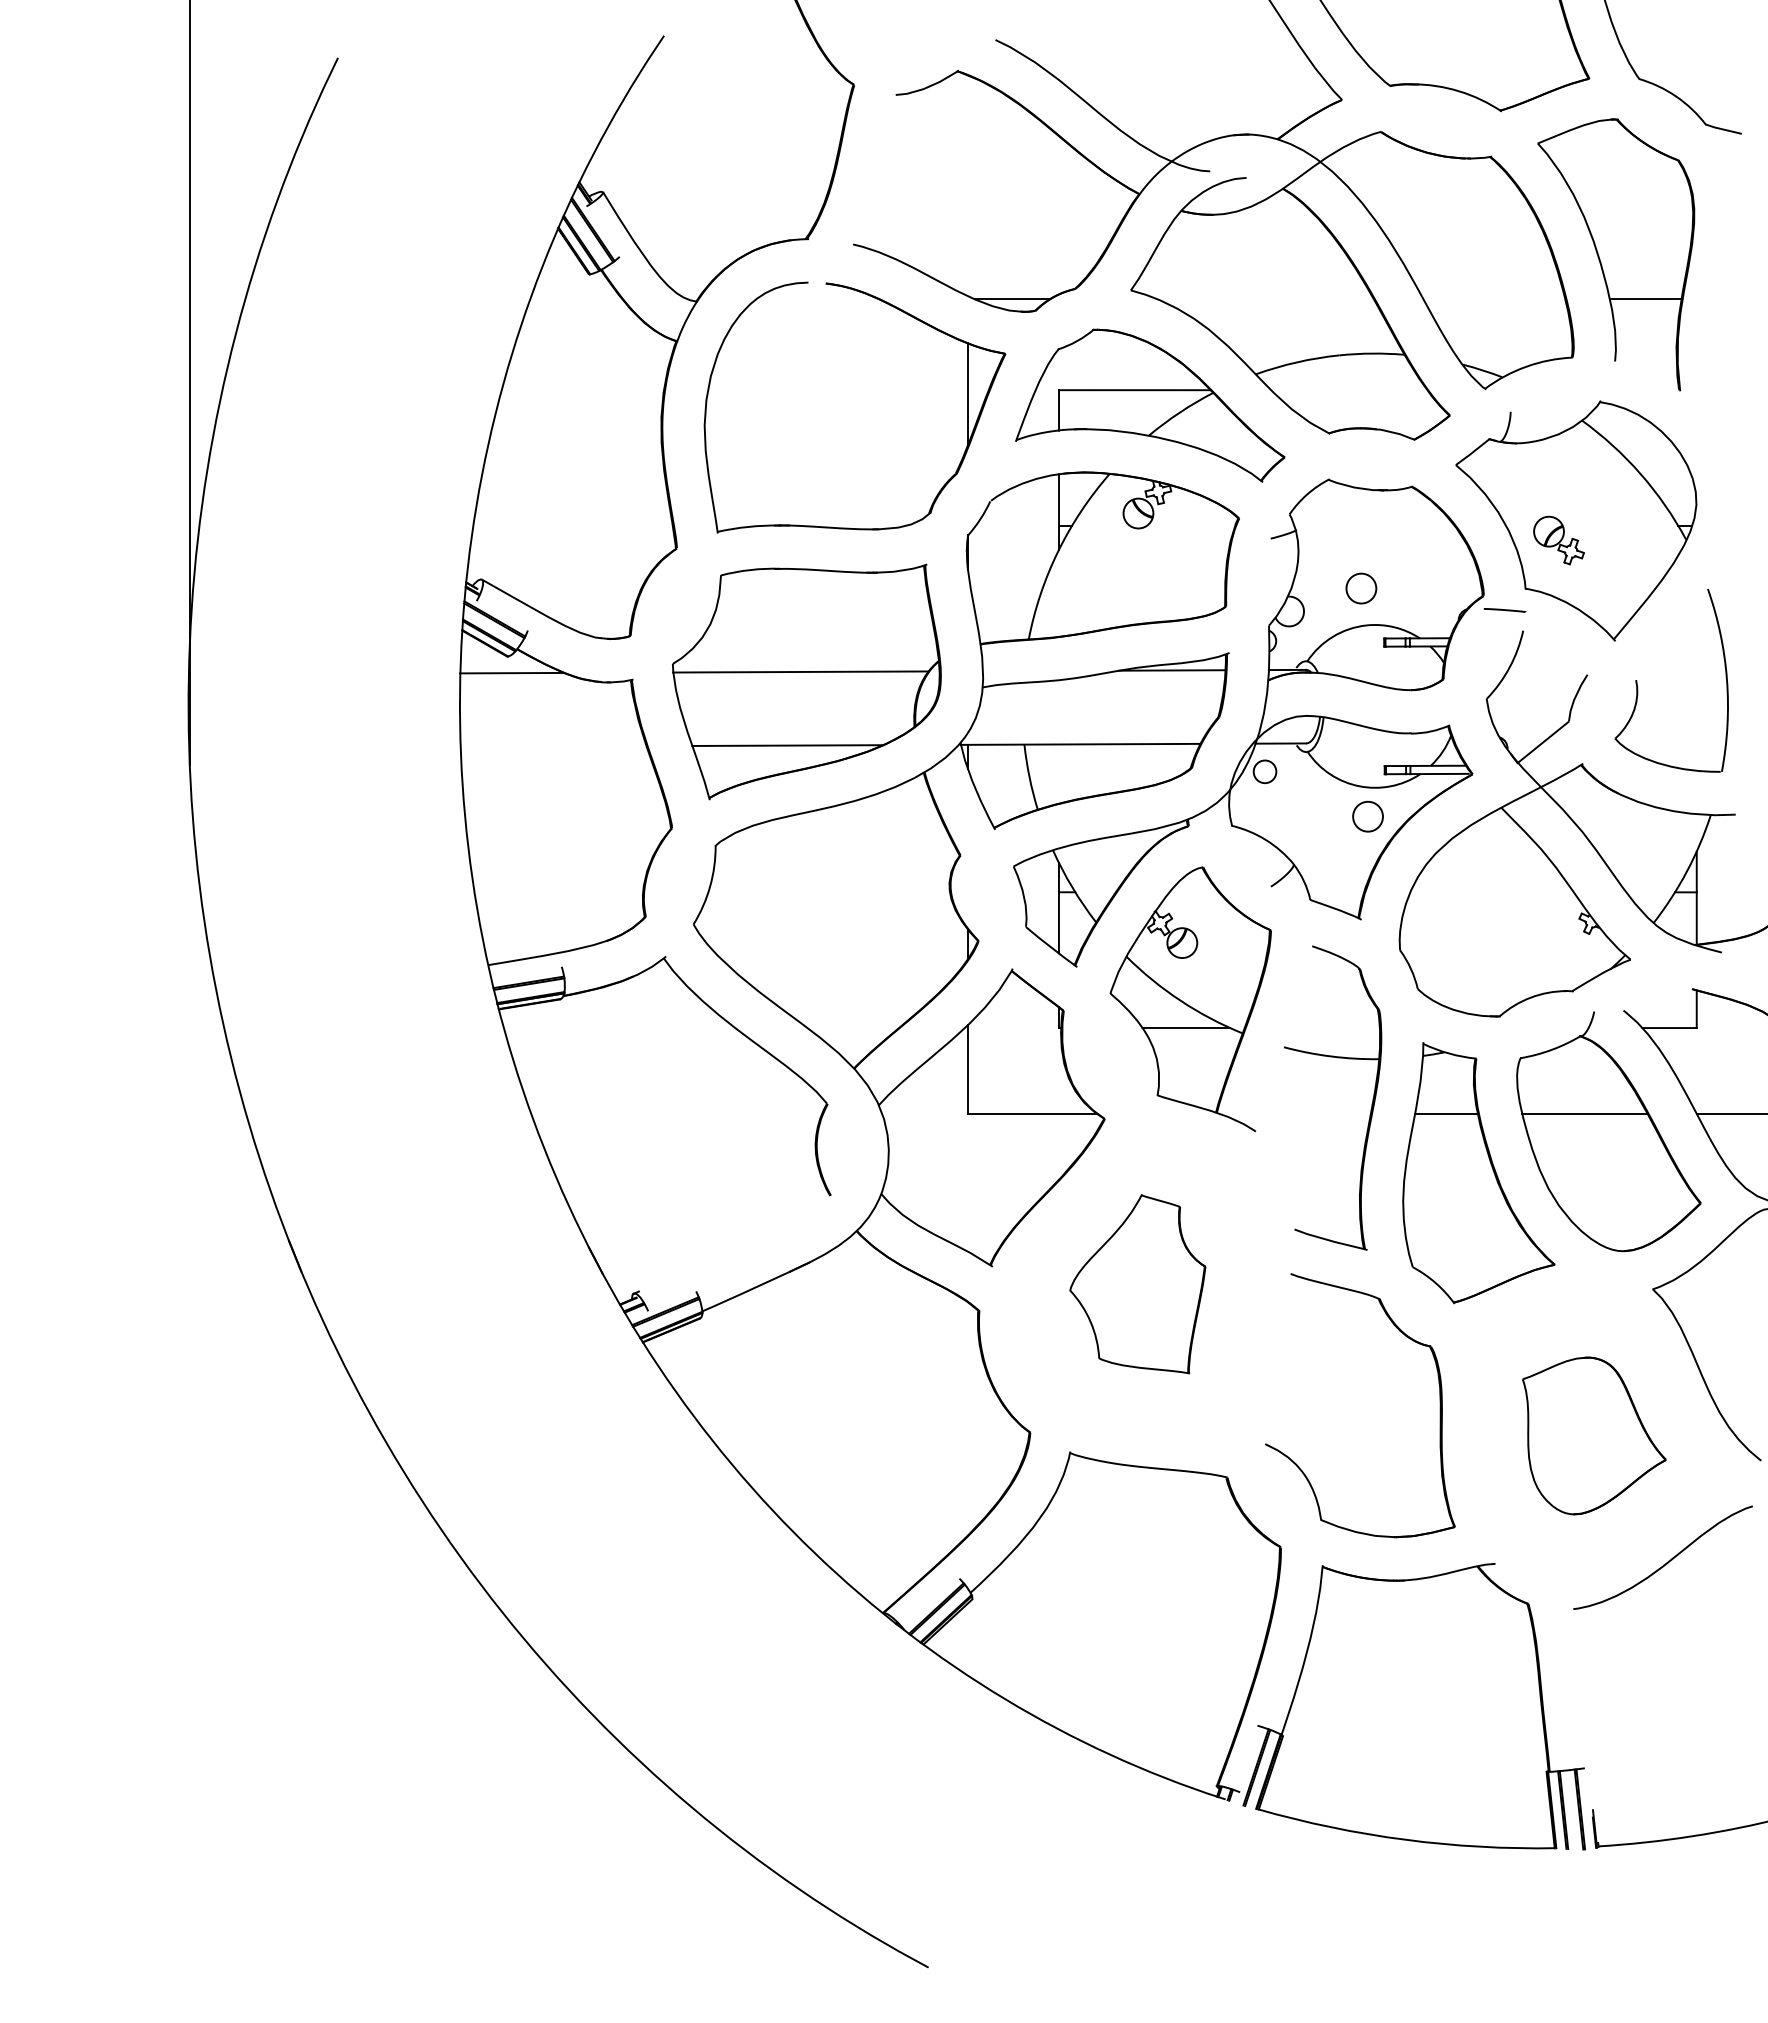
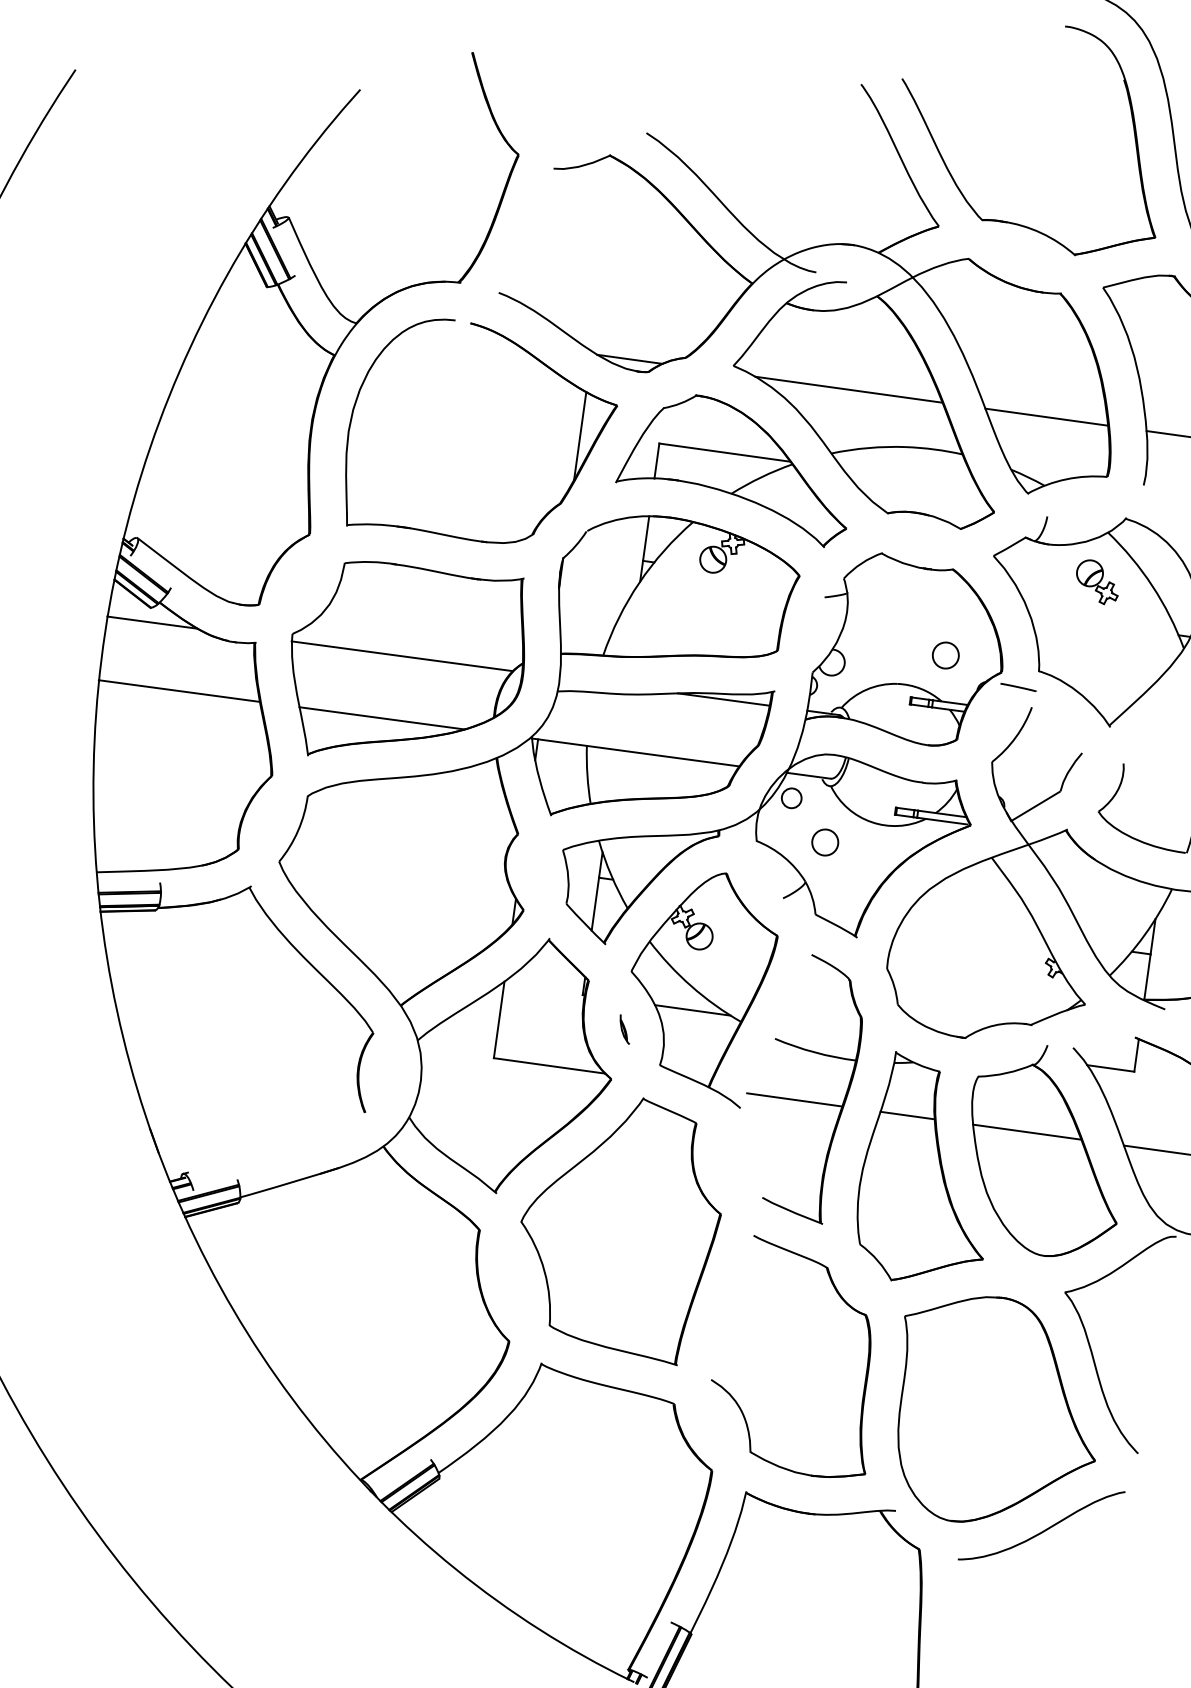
line: (1265, 299) -> (848, 389), added
line: (1494, 299) -> (1046, 417), added
part: (1558, 540) -> (1097, 582), moved
circle: (1361, 588) -> (945, 655), moved
line: (553, 746) -> (179, 691), added
circle: (1367, 816) -> (824, 842), moved
part: (1112, 1060) -> (625, 1029), added
line: (1315, 1113) -> (794, 1099), added
part: (1137, 1283) -> (620, 1225), size x1.67
part: (1594, 1435) -> (997, 1411), size x1.67

